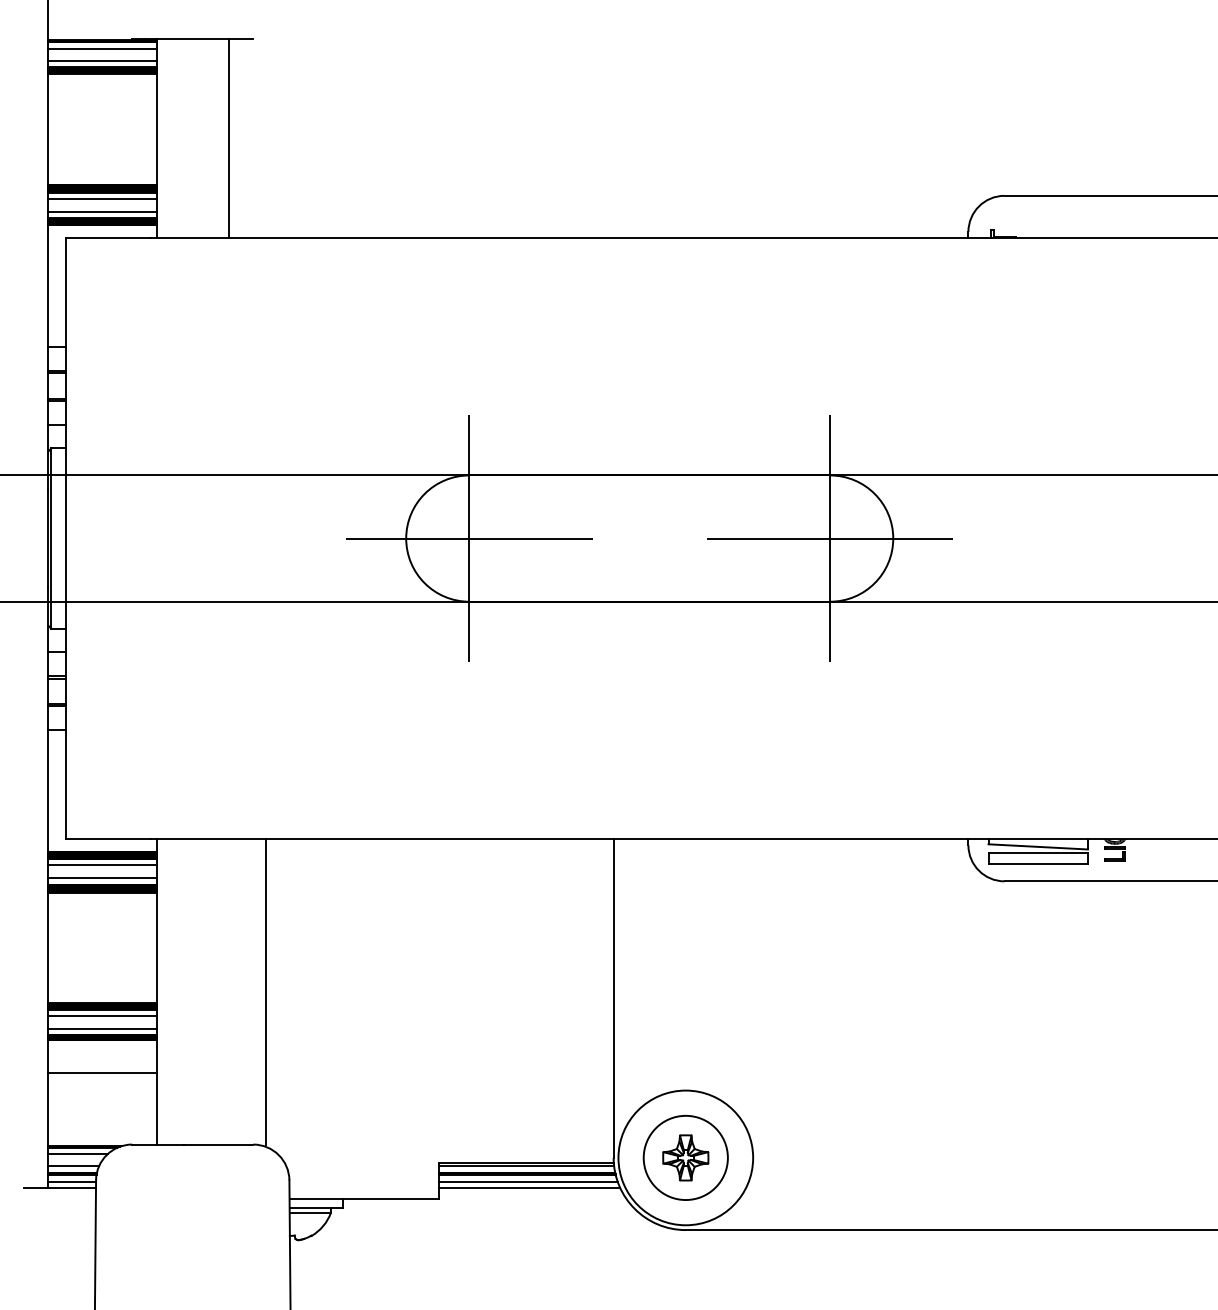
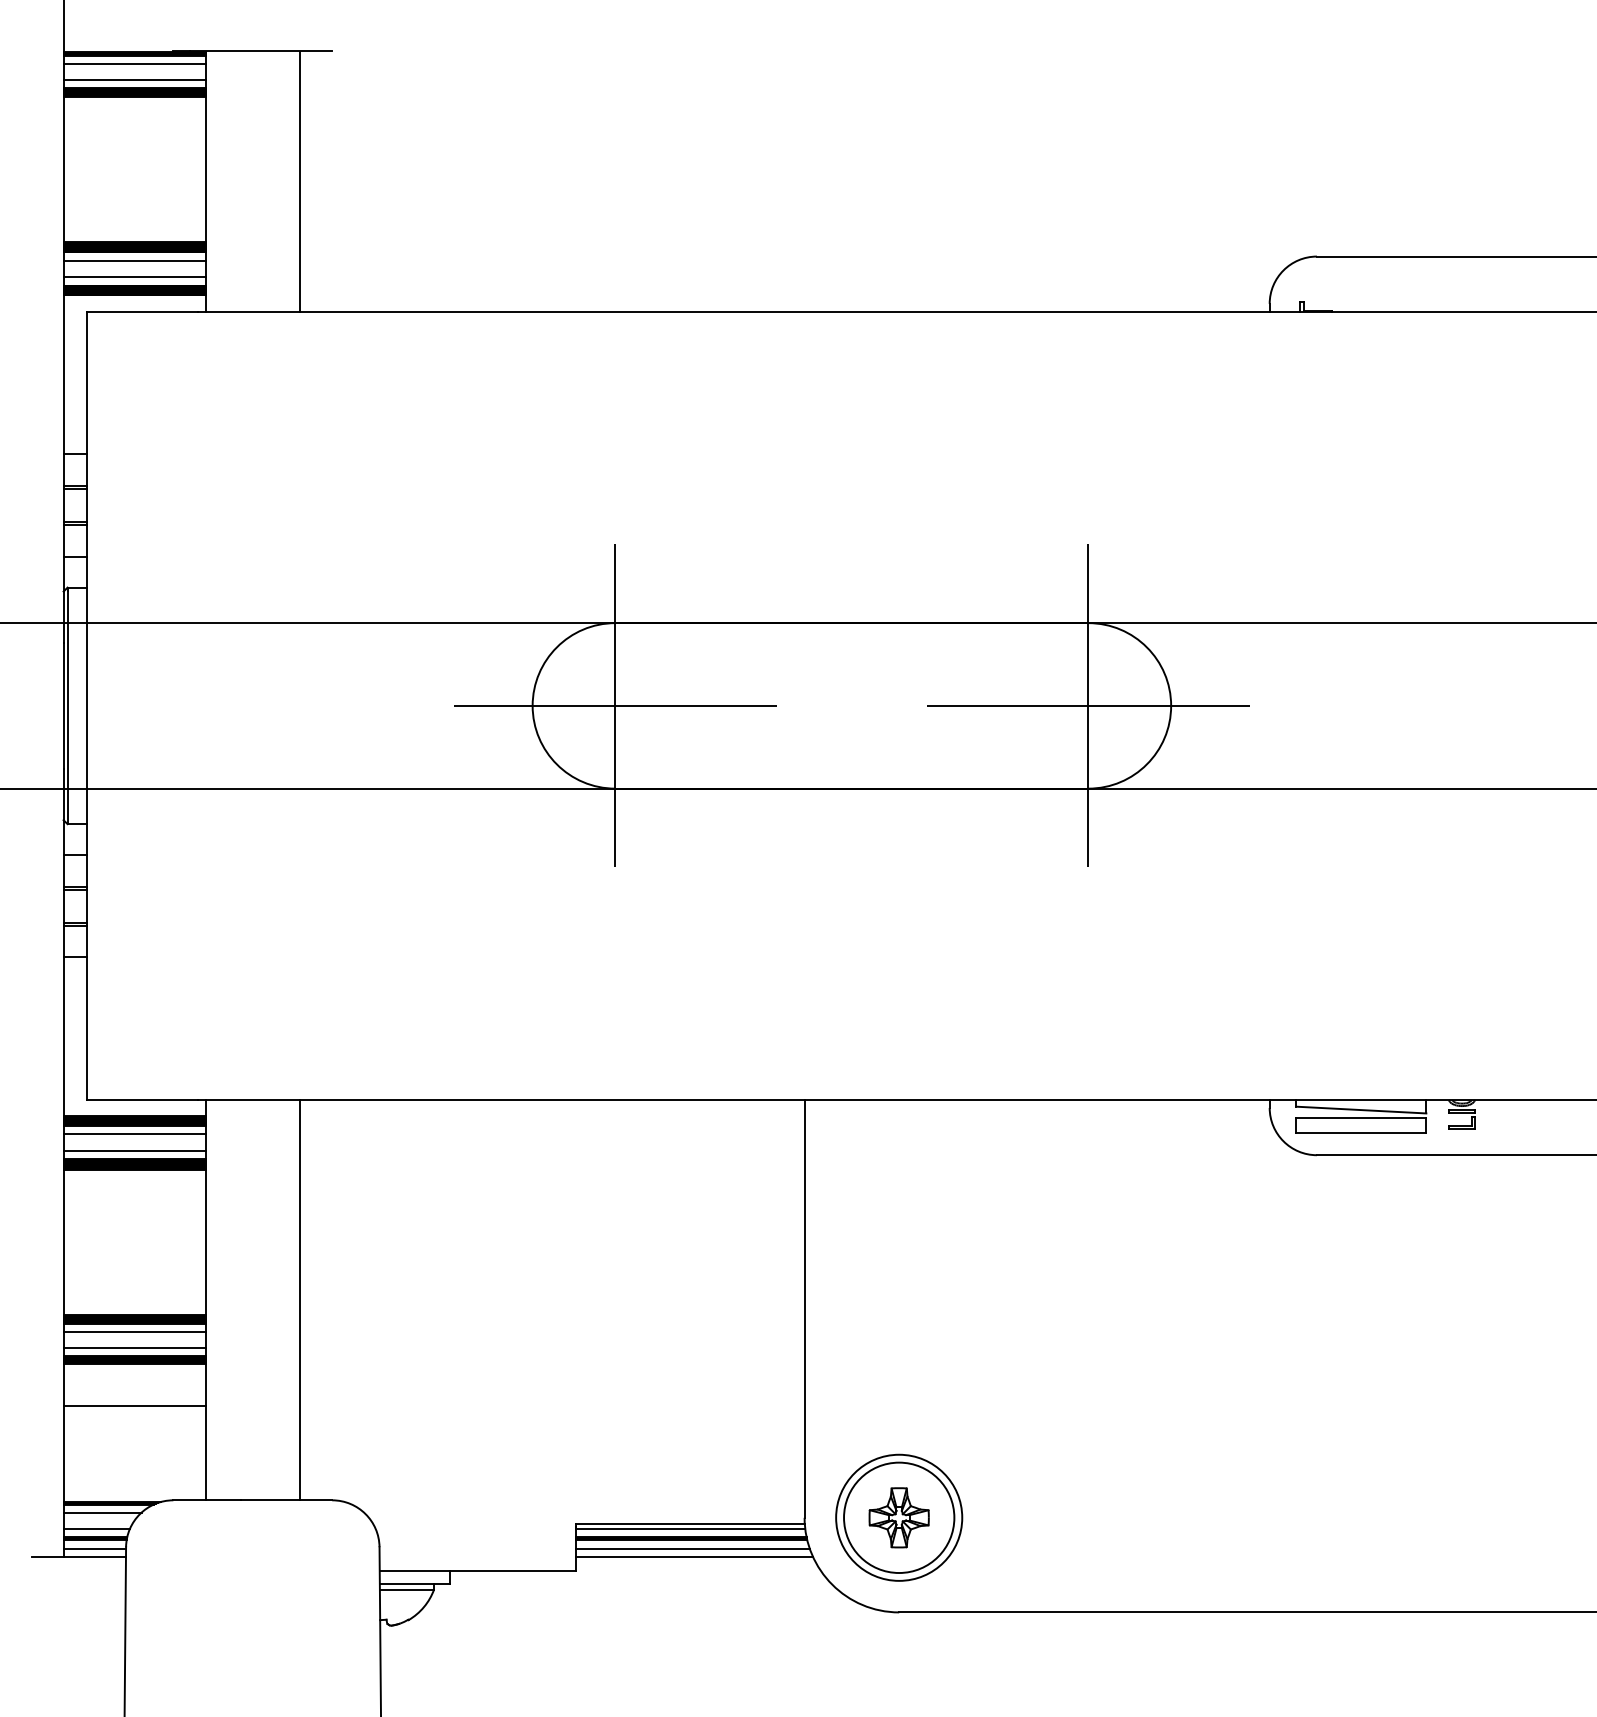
line: (266, 992) -> (300, 1300), moved
circle: (686, 1157) -> (899, 1517), size x0.71

